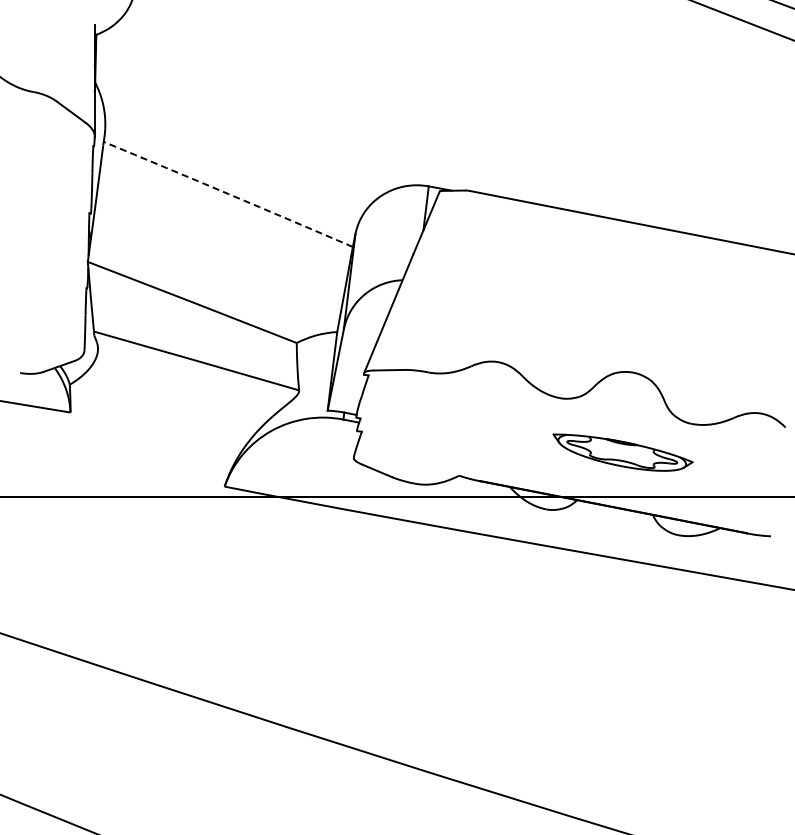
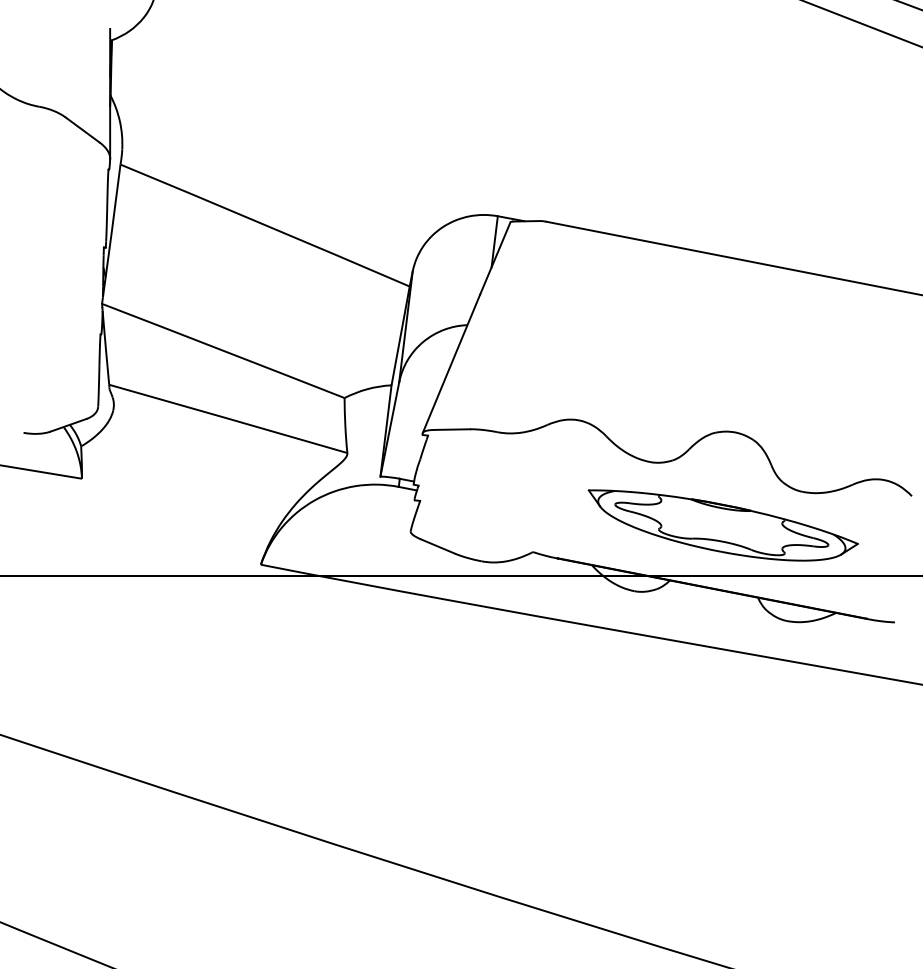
arc: (228, 194) -> (265, 225), dashed -> solid
part: (622, 452) -> (722, 525), size x1.67

